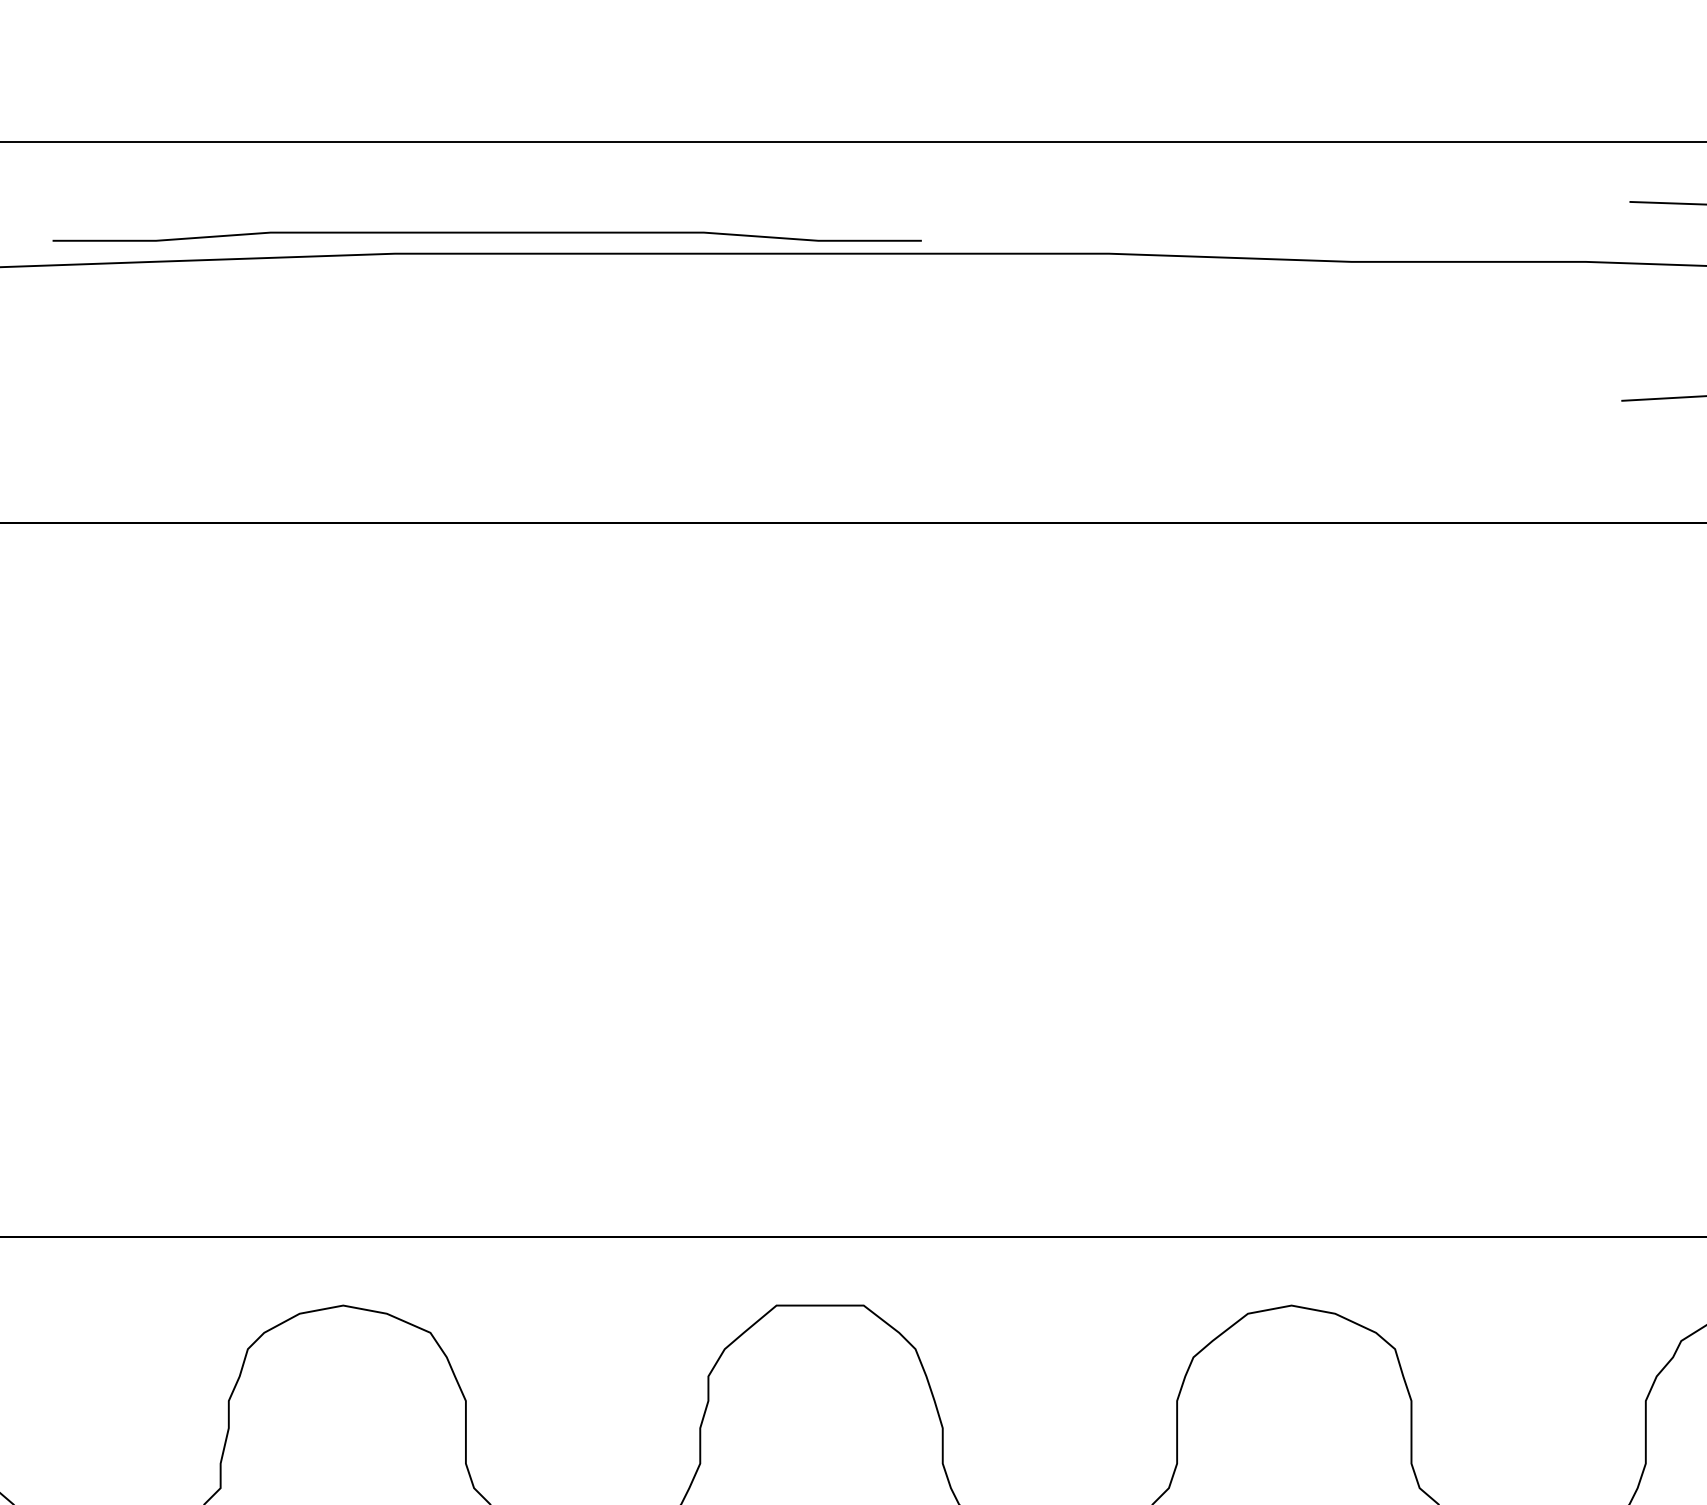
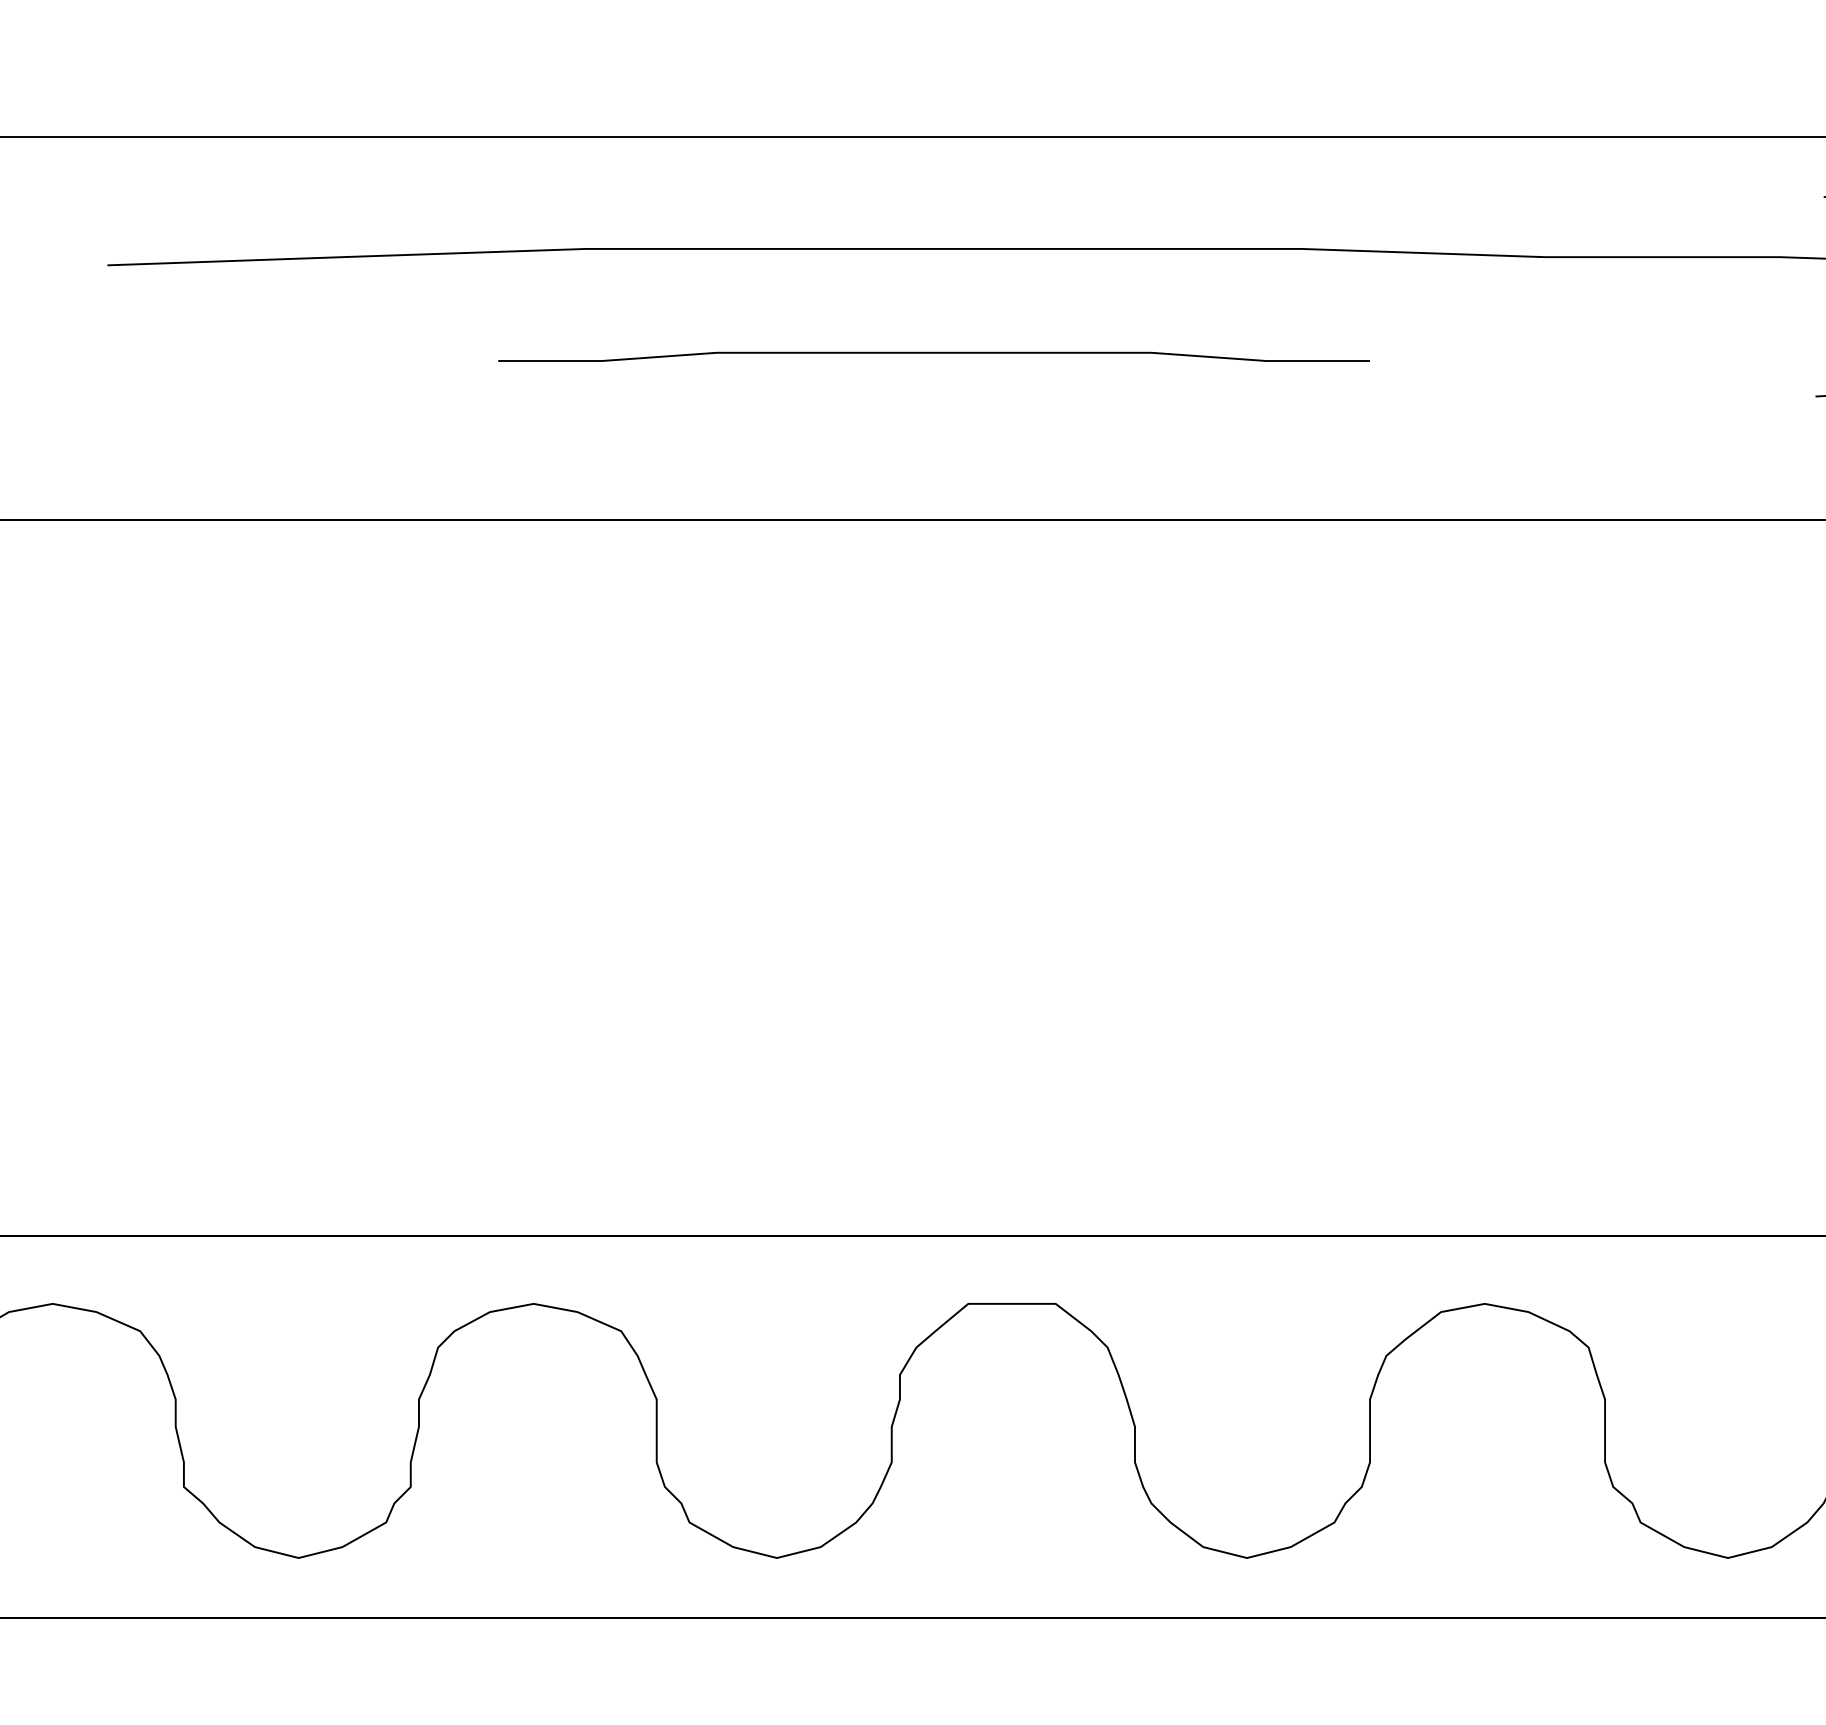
curve: (486, 233) -> (933, 353), moved

